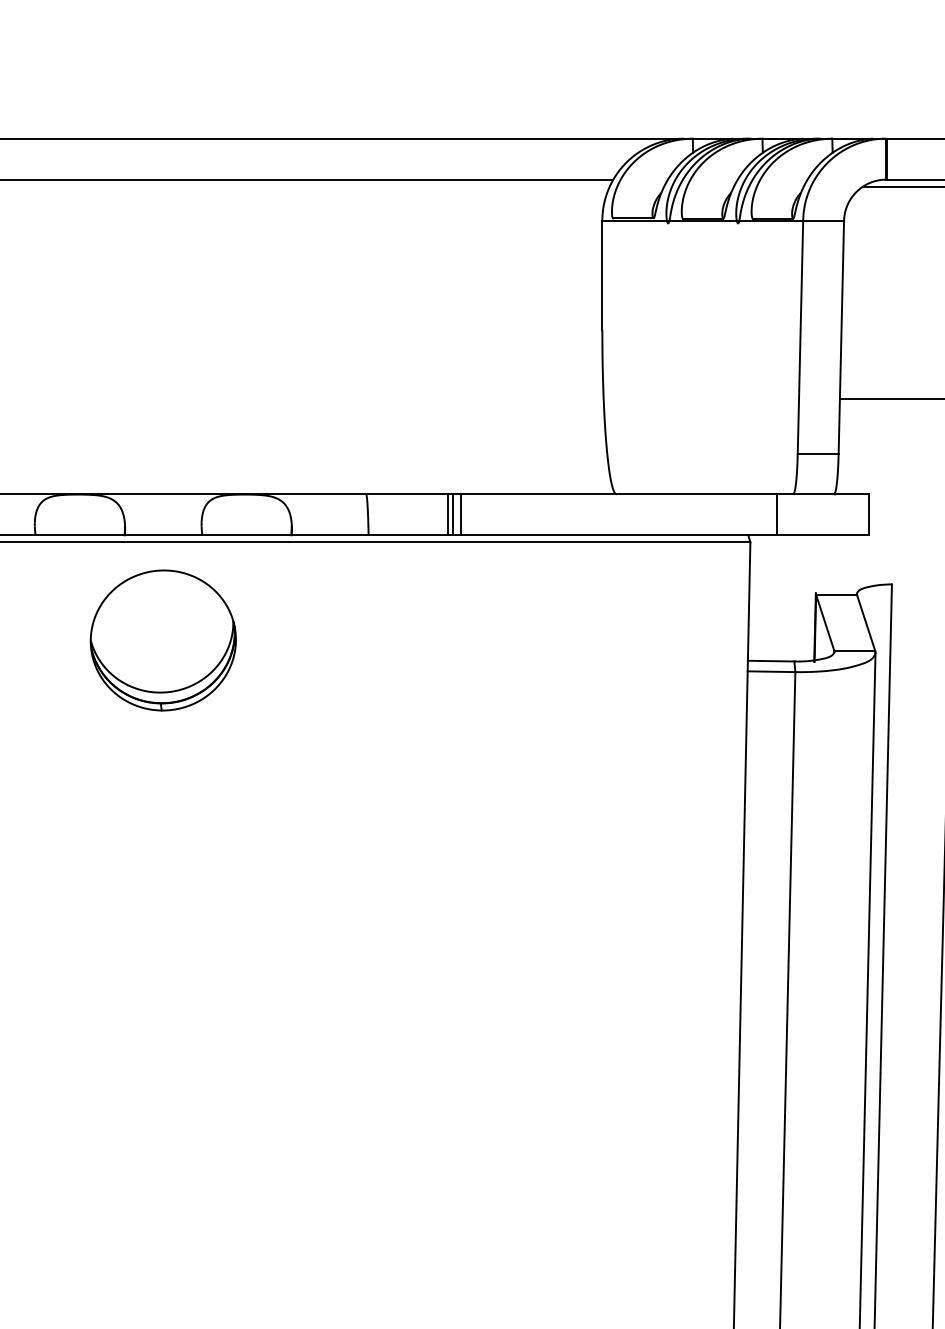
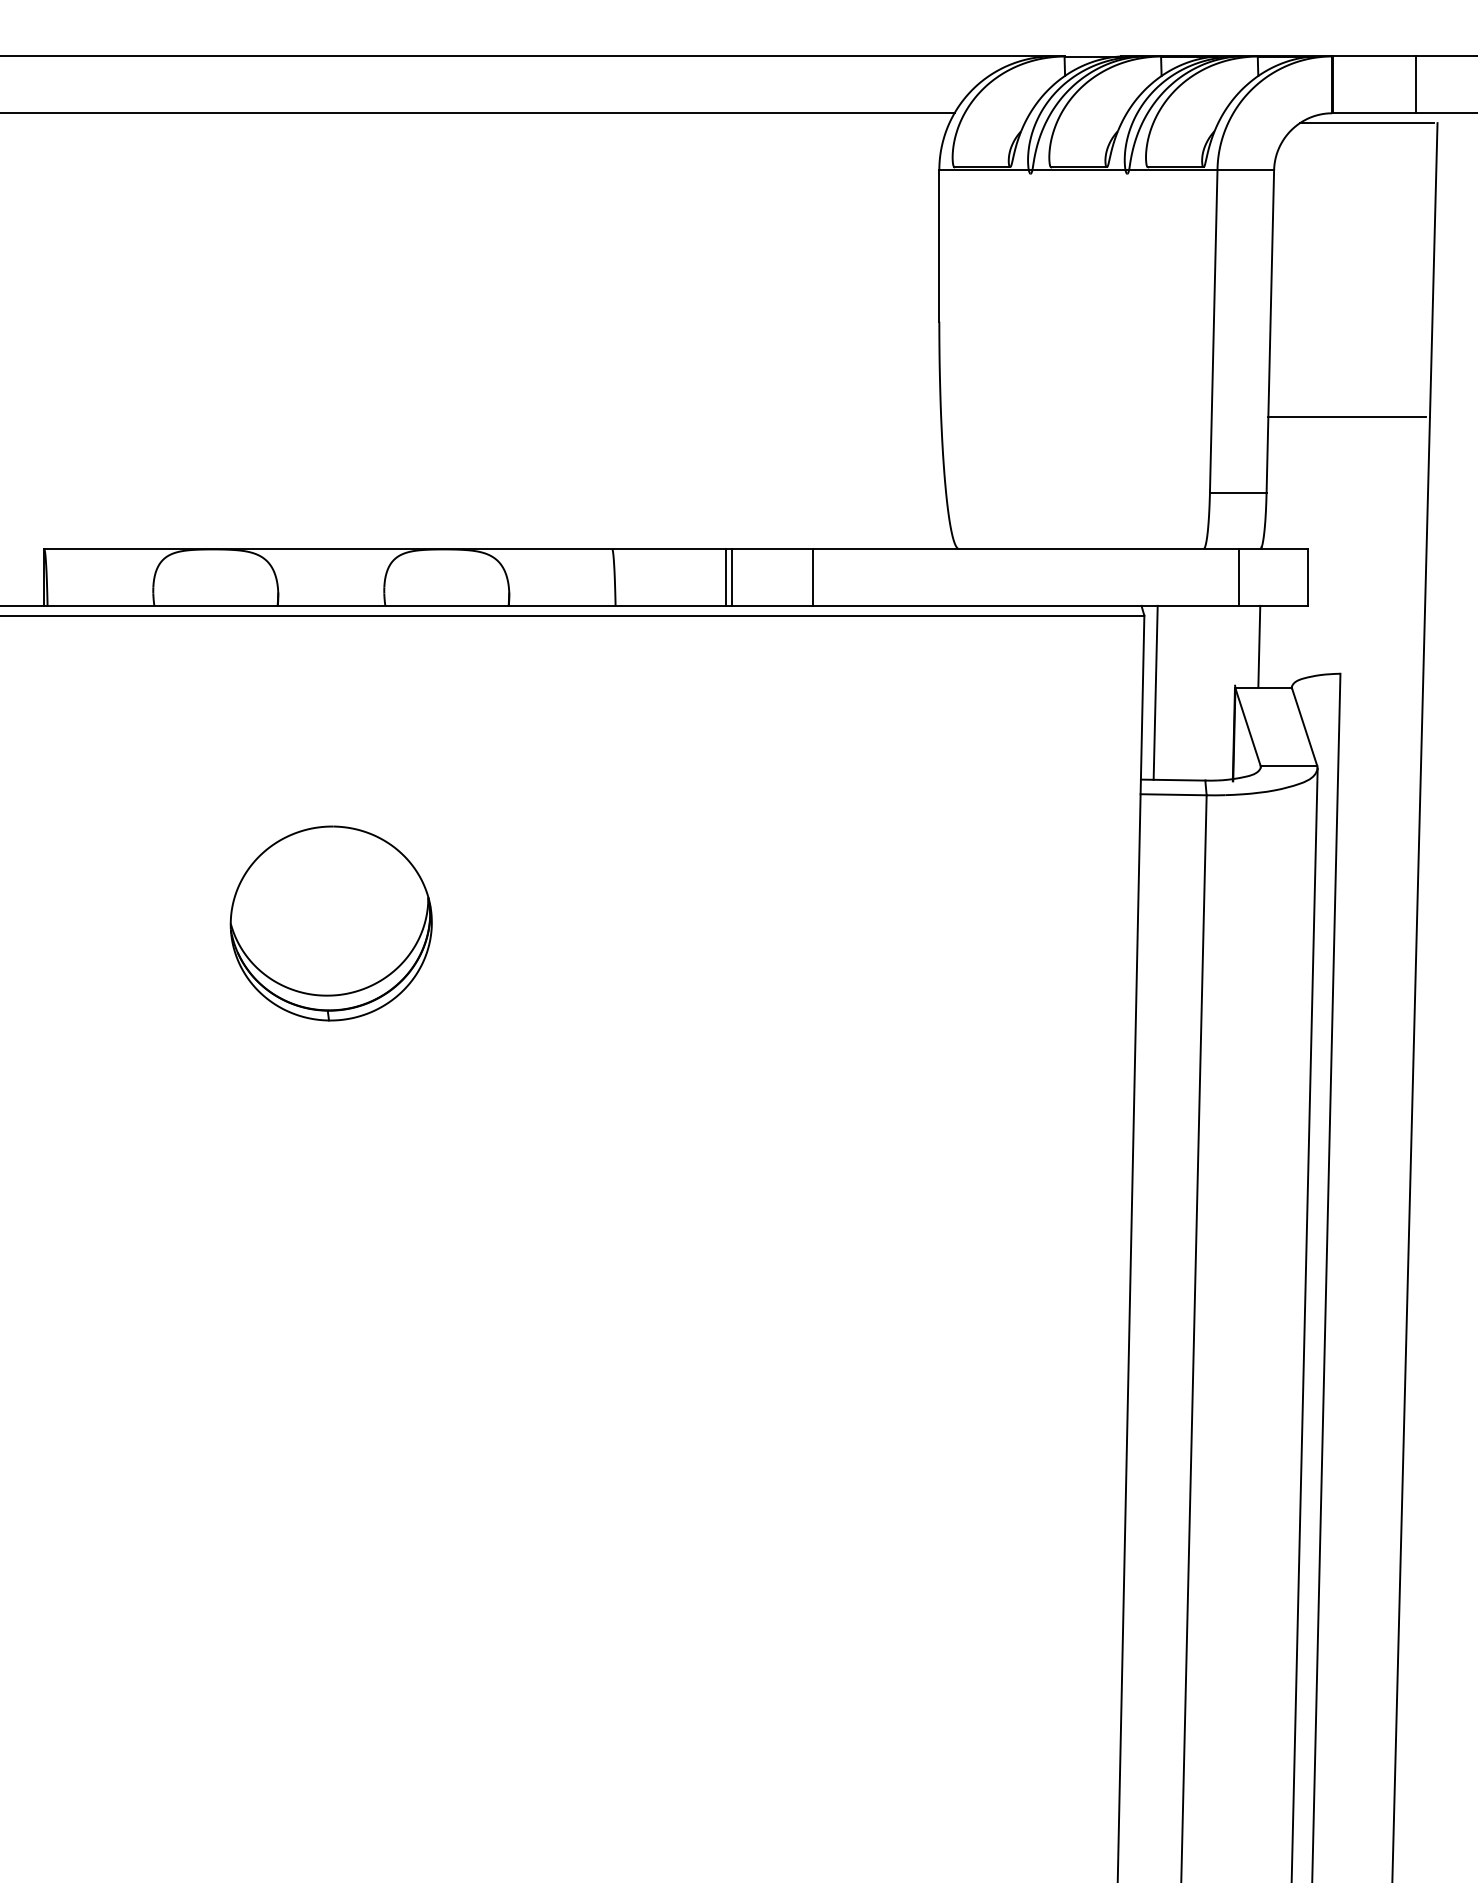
line: (460, 514) -> (812, 577), moved
line: (777, 514) -> (1238, 577), moved
line: (833, 563) -> (1259, 645), added
line: (758, 597) -> (1155, 692), added
part: (162, 640) -> (330, 923), moved

